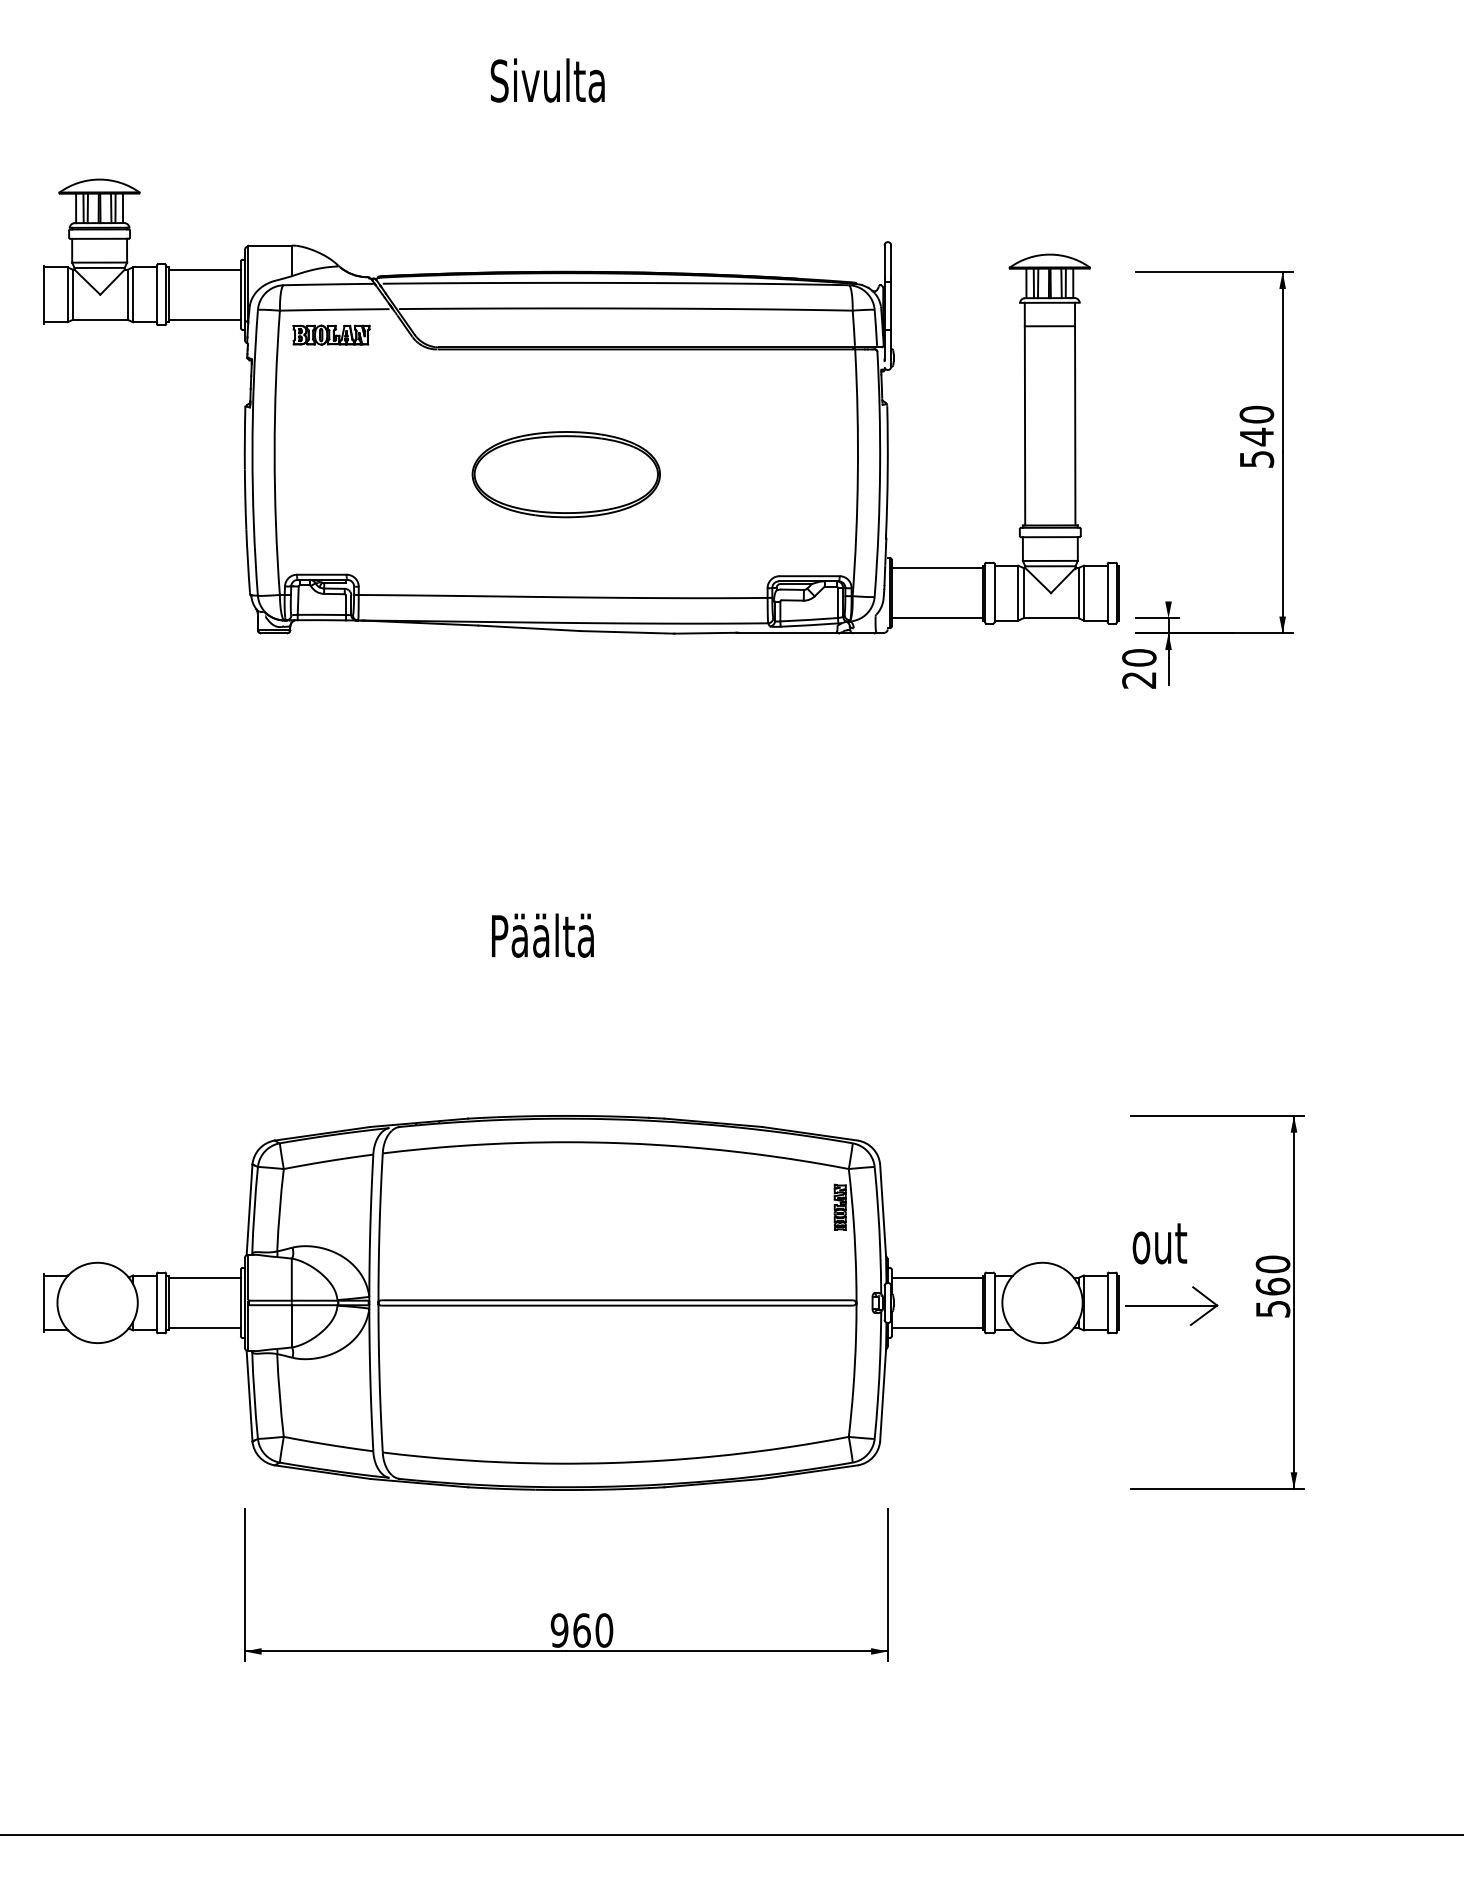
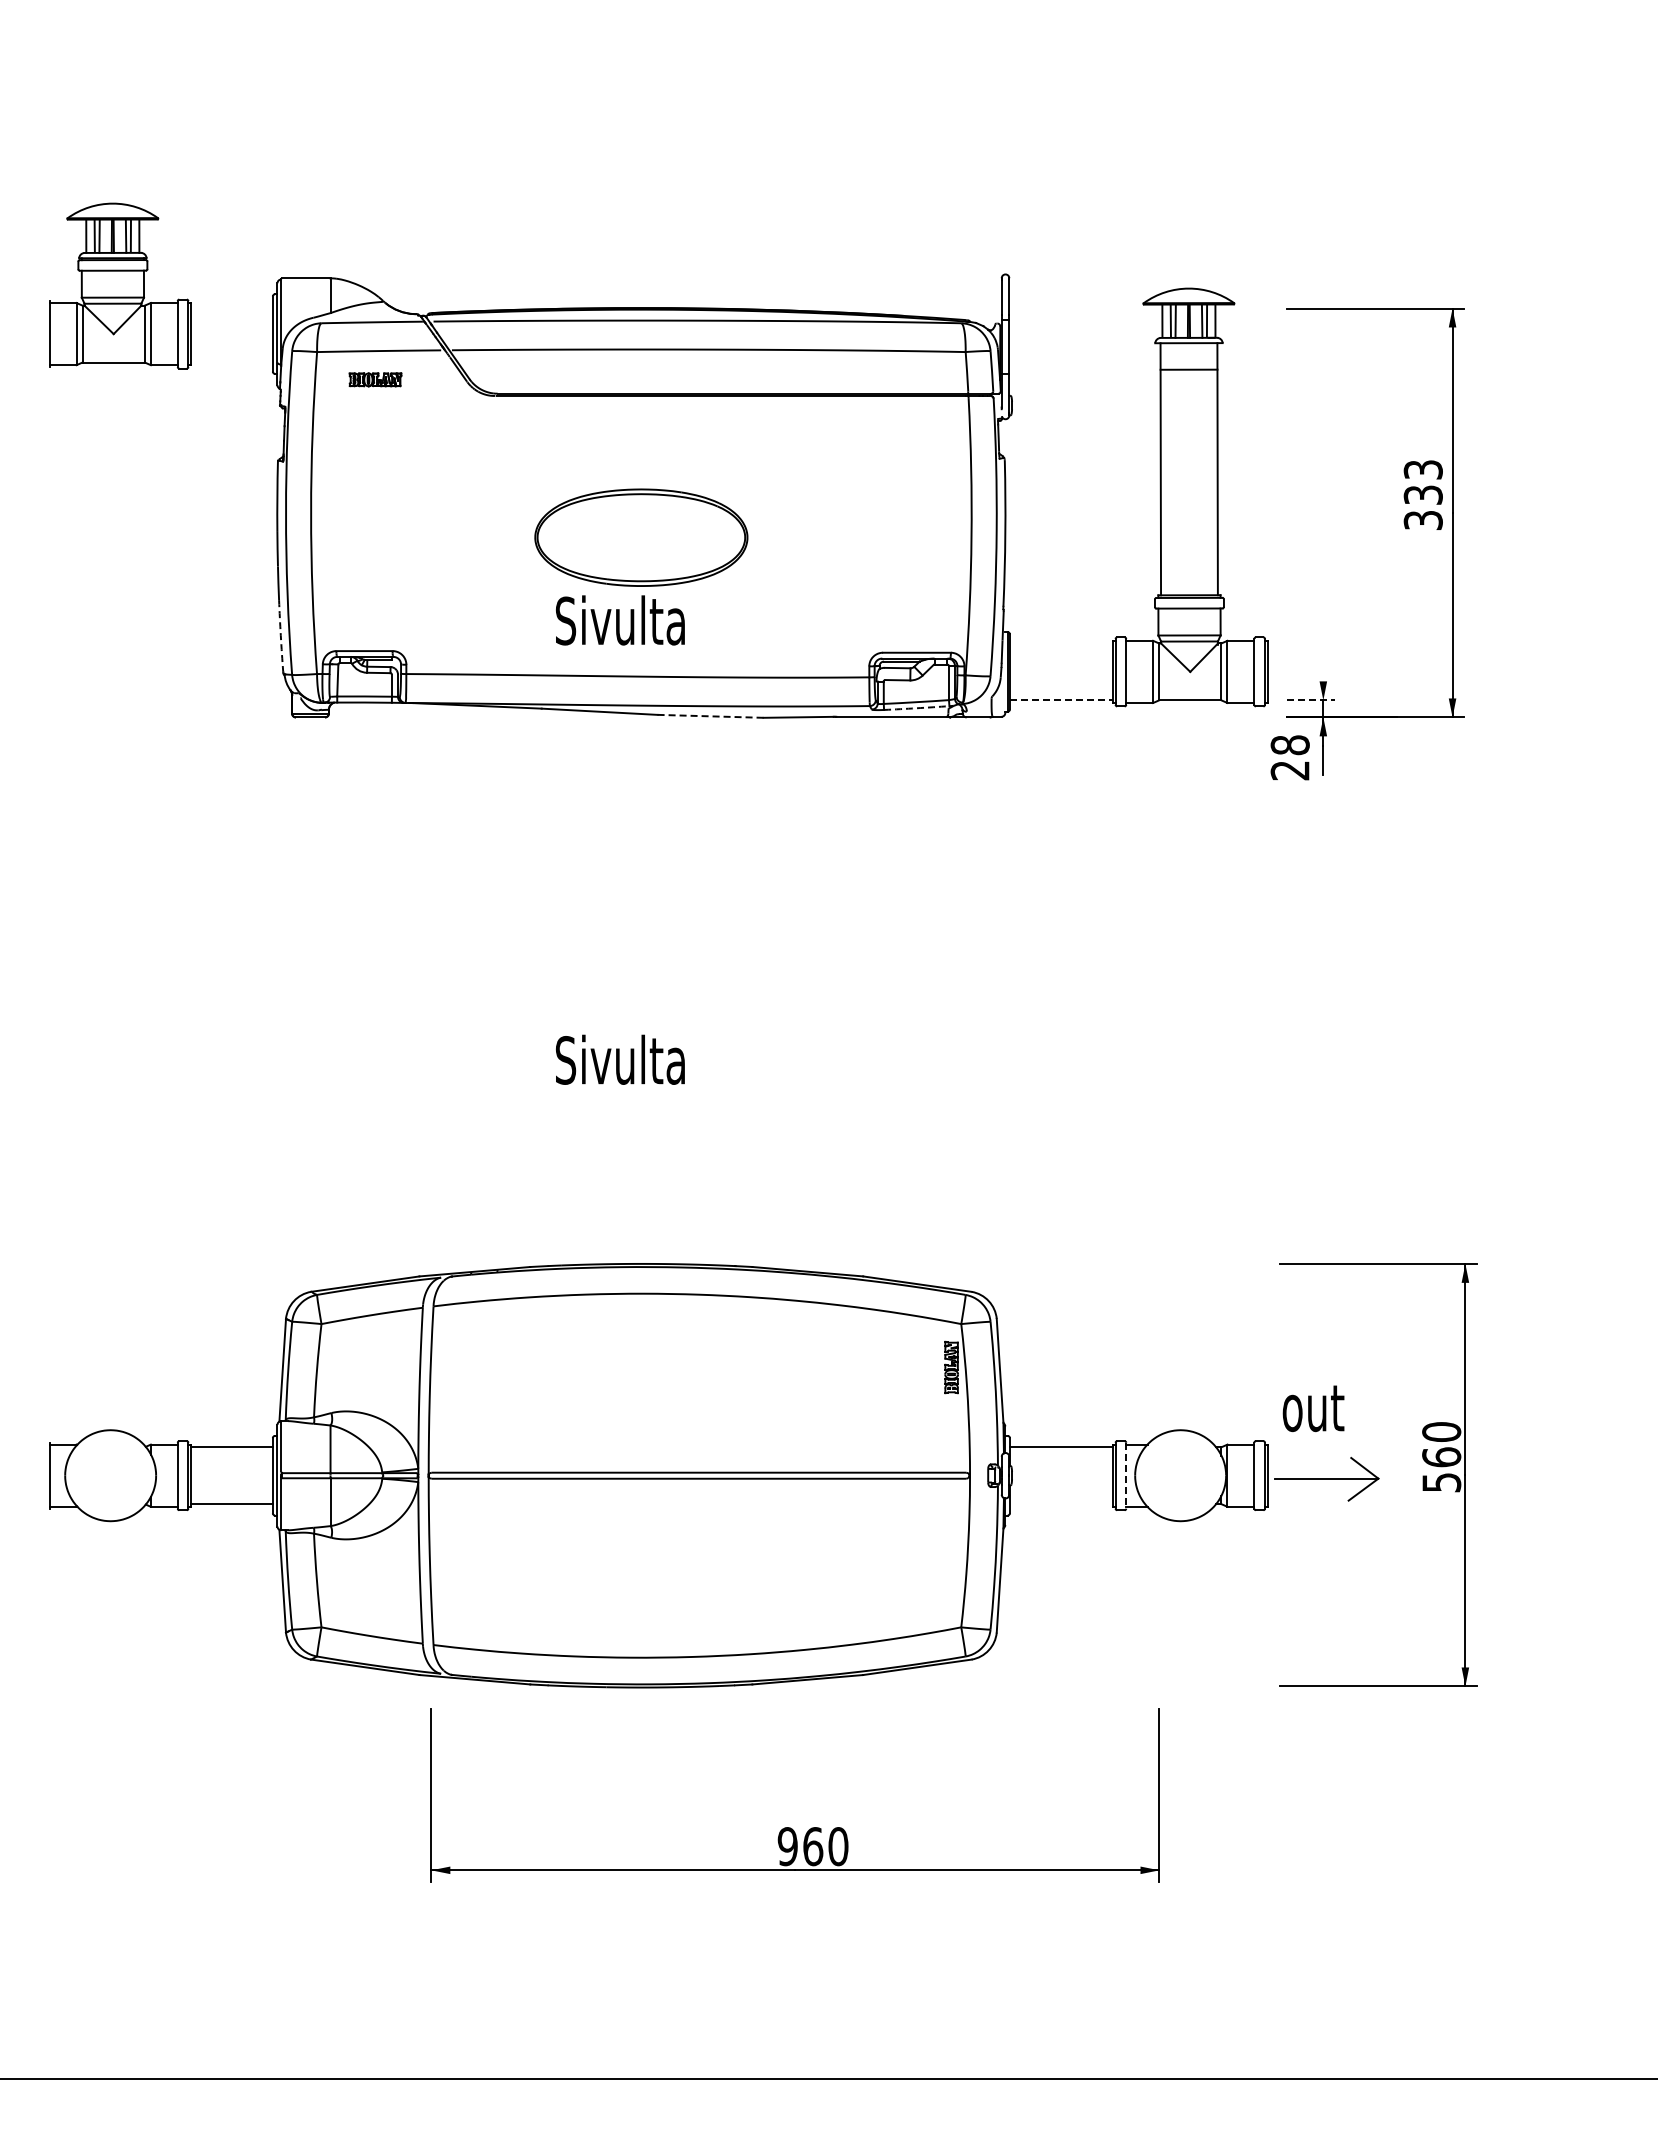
text: (547, 80) -> (620, 620), moved
line: (204, 269) -> (231, 305), removed
line: (204, 319) -> (231, 362), removed
part: (331, 334) -> (375, 379), size x0.6
text: (1256, 436) -> (1422, 494), 540 -> 333
arc: (247, 560) -> (280, 635), solid -> dashed
line: (936, 568) -> (1060, 643), removed
line: (937, 618) -> (1061, 700), solid -> dashed
line: (1158, 618) -> (1311, 700), solid -> dashed
arc: (809, 625) -> (916, 708), solid -> dashed
line: (628, 632) -> (711, 716), solid -> dashed
text: (1138, 658) -> (1289, 745), 20 -> 28
text: (546, 935) -> (619, 1059), Päältä -> Sivulta
line: (994, 1302) -> (1126, 1475), solid -> dashed
line: (936, 1328) -> (1060, 1504), removed
part: (562, 1613) -> (790, 1827), moved

